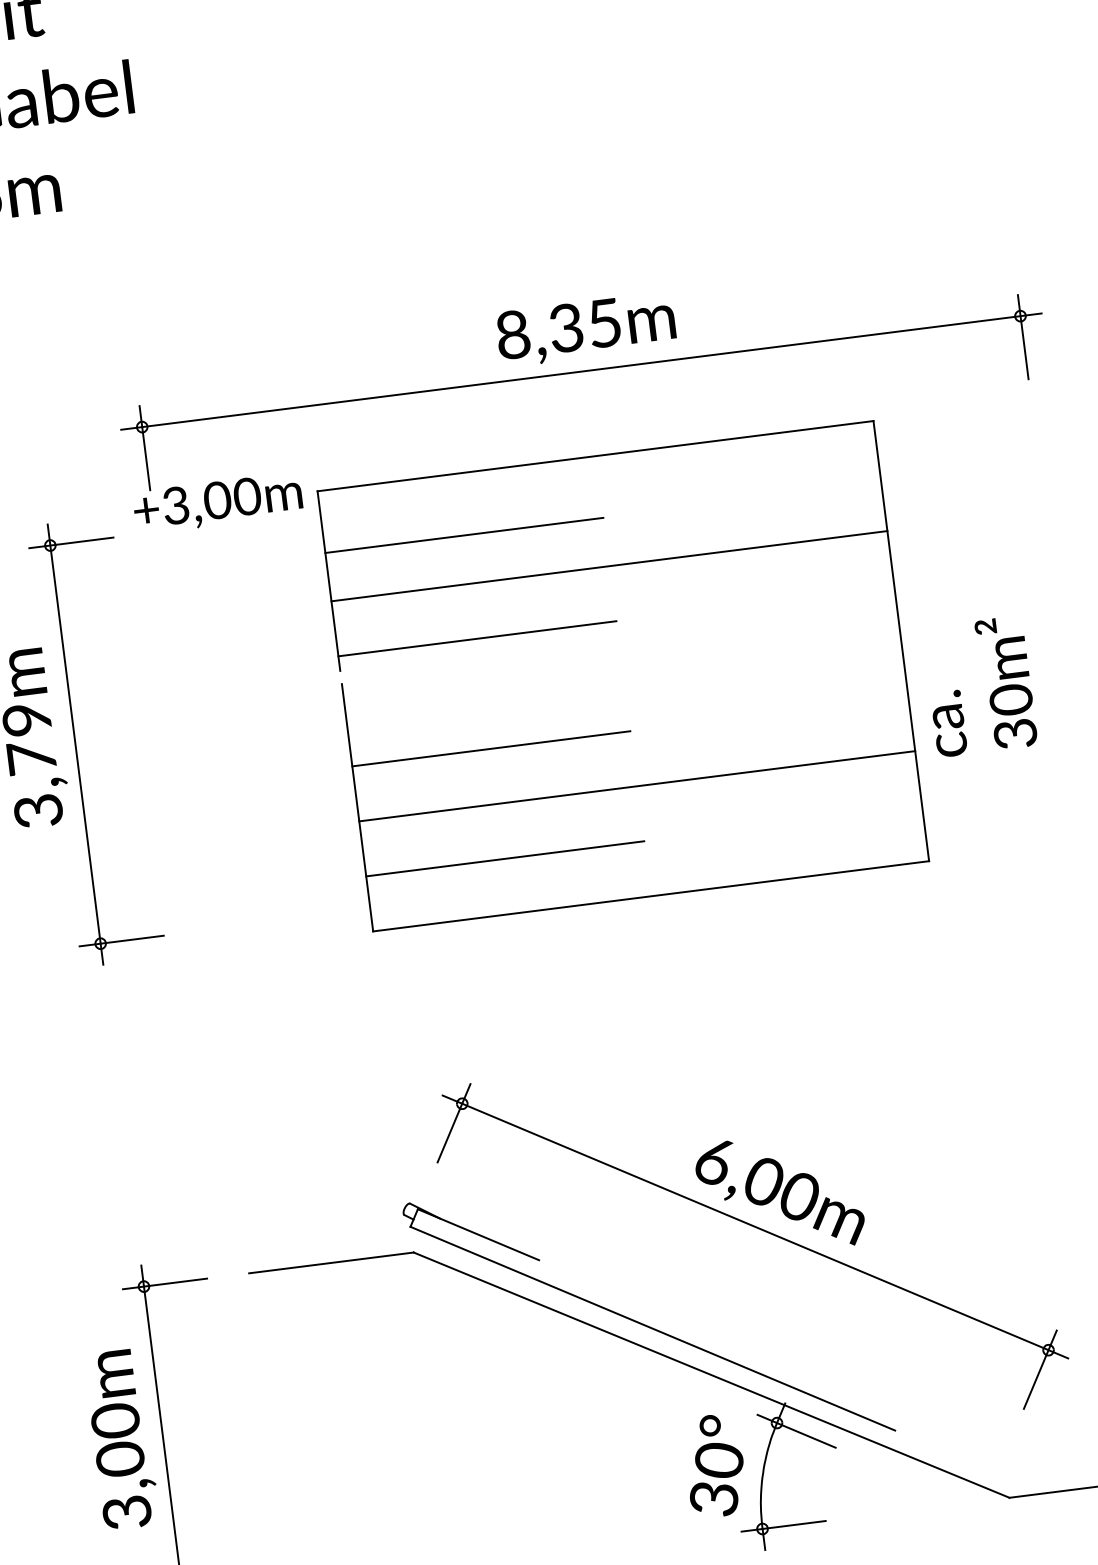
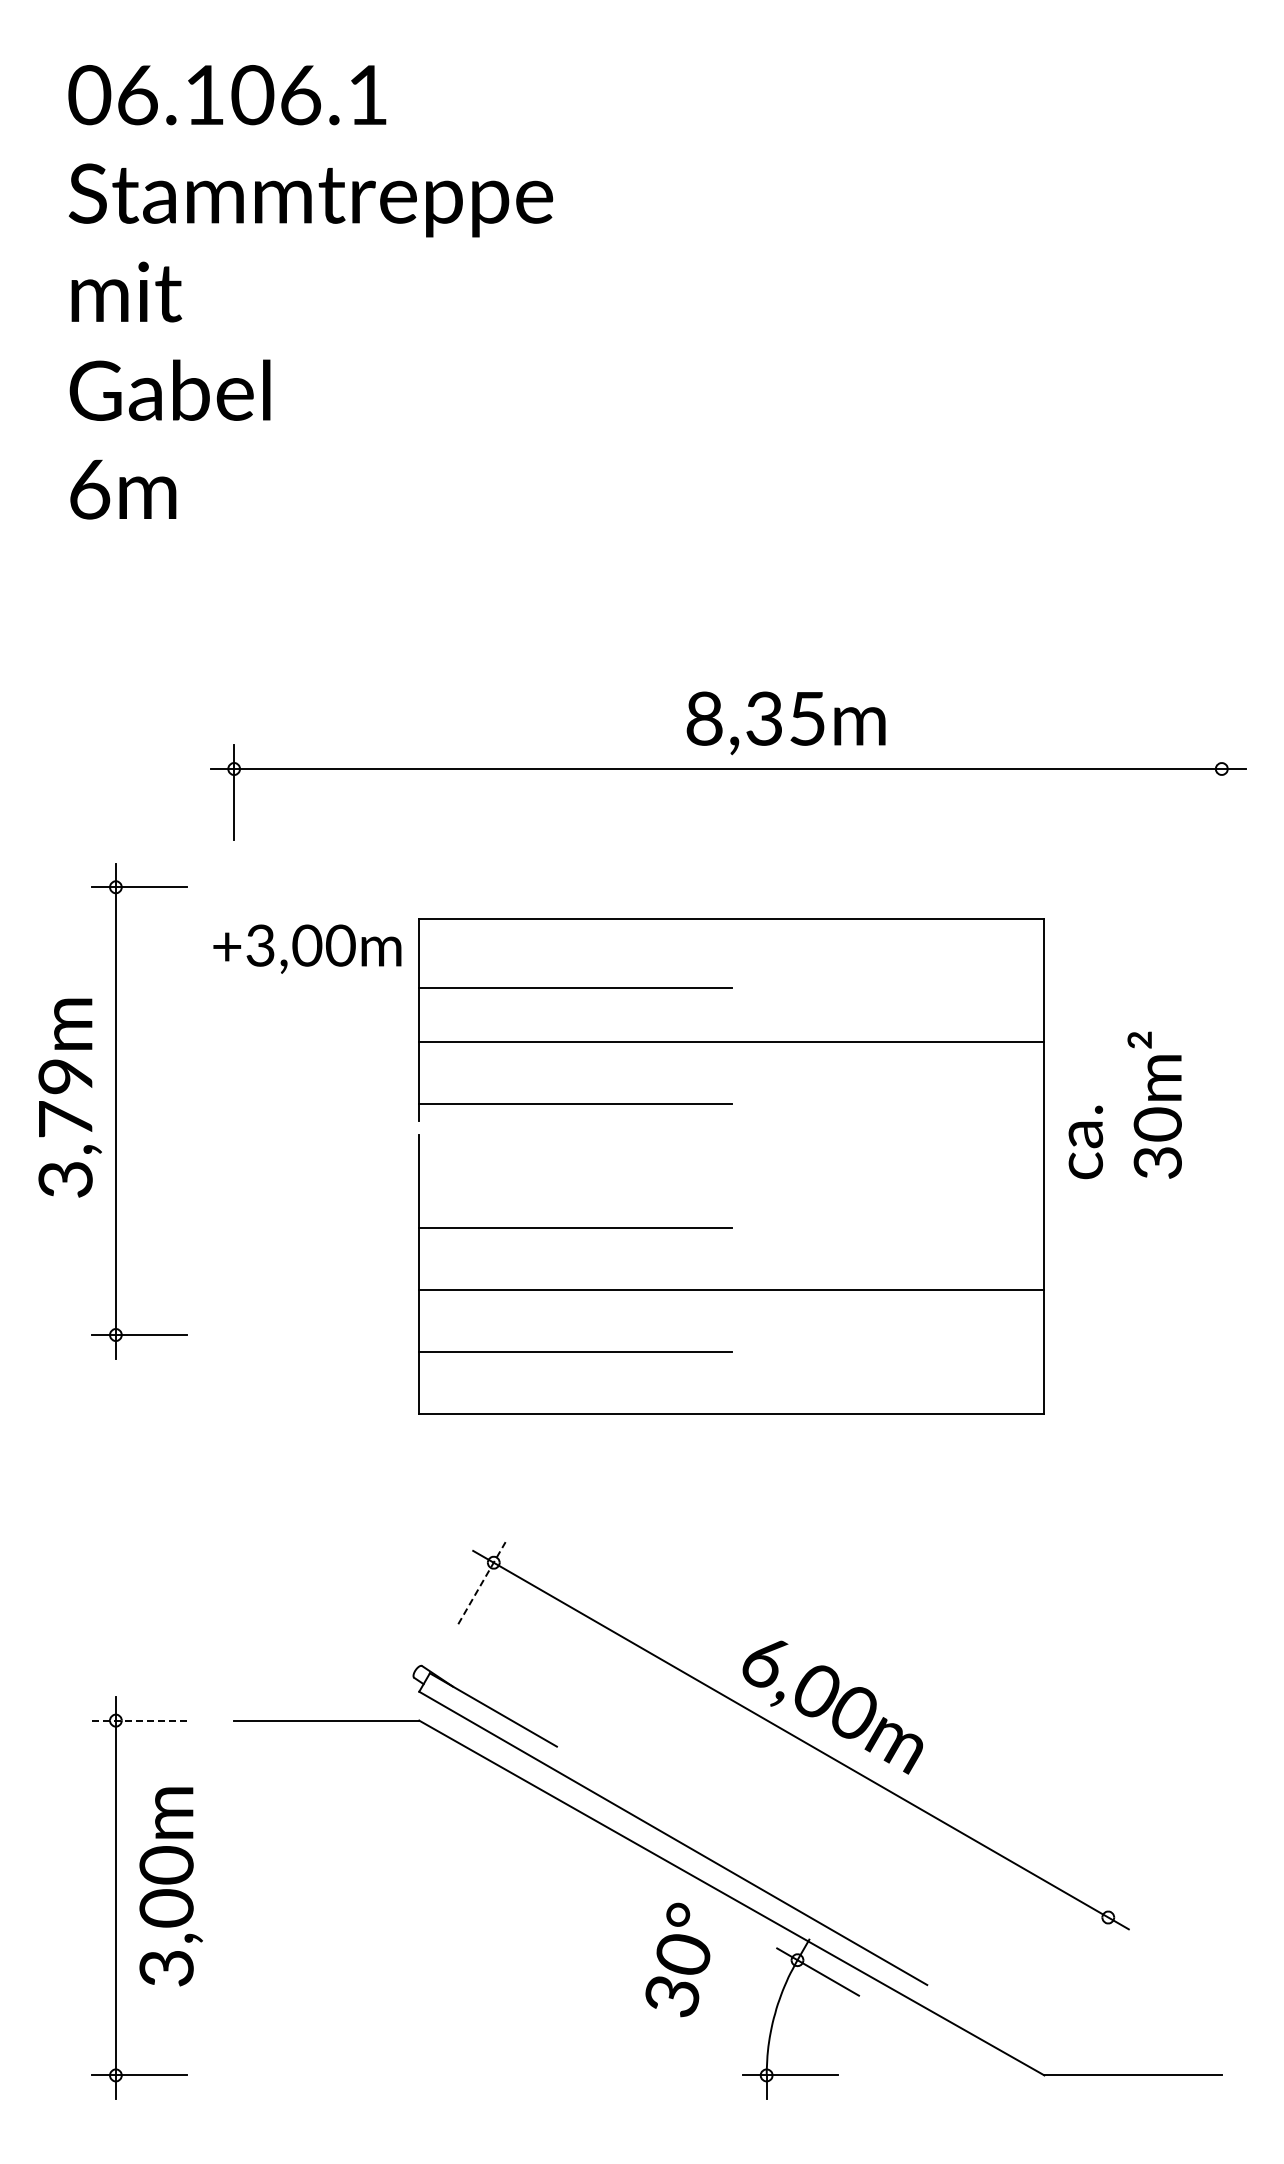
text: (585, 329) -> (785, 723), moved
line: (1022, 337) -> (1221, 792), removed
text: (218, 502) -> (307, 948), moved
text: (979, 686) -> (1124, 1105), moved
part: (629, 730) -> (731, 1227), moved
line: (454, 1122) -> (482, 1582), solid -> dashed
line: (164, 1283) -> (139, 1720), solid -> dashed
line: (1040, 1369) -> (1096, 1937), removed
text: (121, 1439) -> (170, 1886), moved
text: (714, 1465) -> (677, 1959), moved

